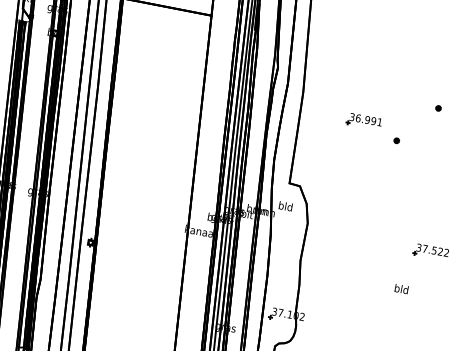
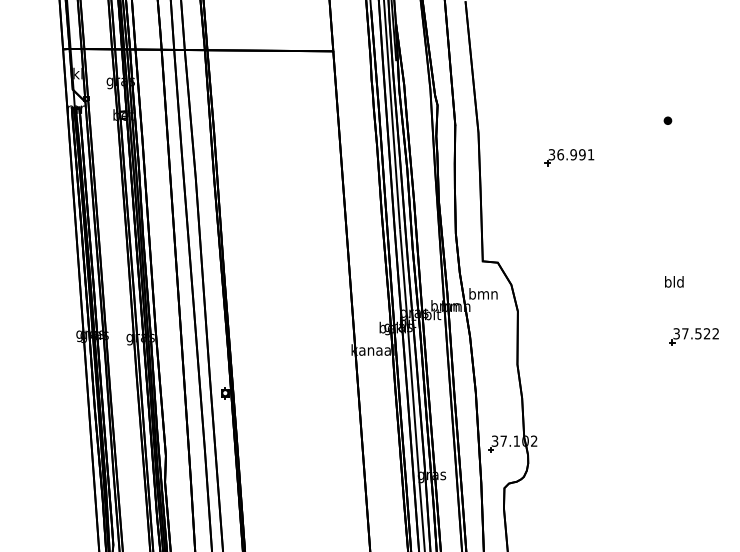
part: (396, 140) -> (618, 175), removed
text: (285, 206) -> (483, 293), bld -> bmn
part: (430, 251) -> (693, 336), moved
text: (401, 288) -> (674, 281), moved

